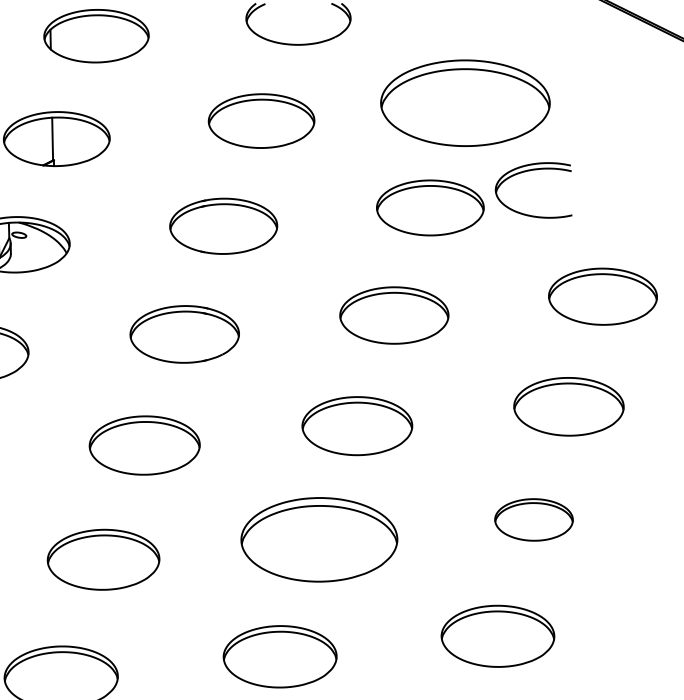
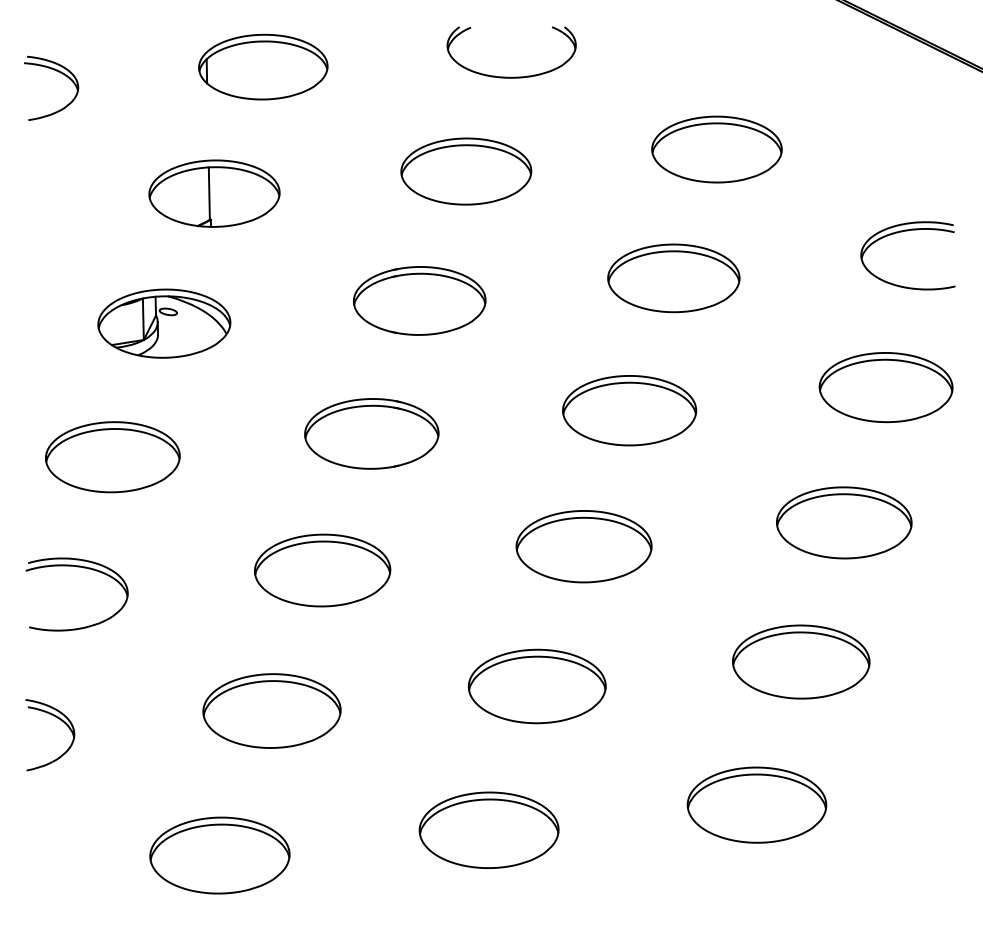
part: (465, 103) -> (716, 149), size x0.62
part: (529, 171) -> (902, 232), moved
part: (534, 519) -> (801, 661), size x1.43
part: (318, 539) -> (536, 686), size x0.71

